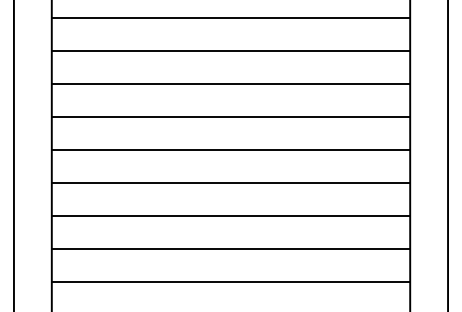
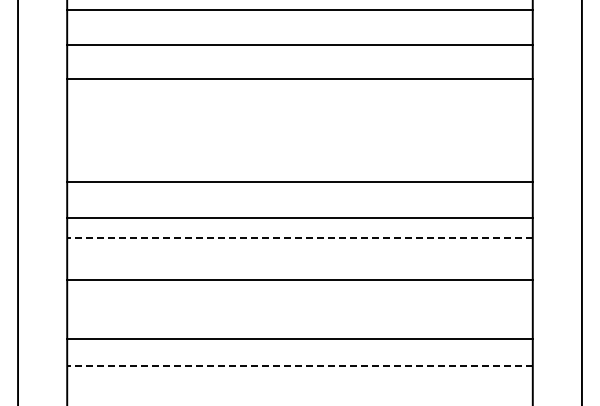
line: (230, 17) -> (299, 10), moved
line: (230, 50) -> (299, 45), moved
line: (230, 83) -> (299, 78), moved
line: (230, 116) -> (299, 181), moved
line: (230, 149) -> (299, 217), moved
line: (231, 182) -> (300, 237), solid -> dashed
line: (230, 248) -> (299, 339), moved
line: (231, 281) -> (300, 366), solid -> dashed

